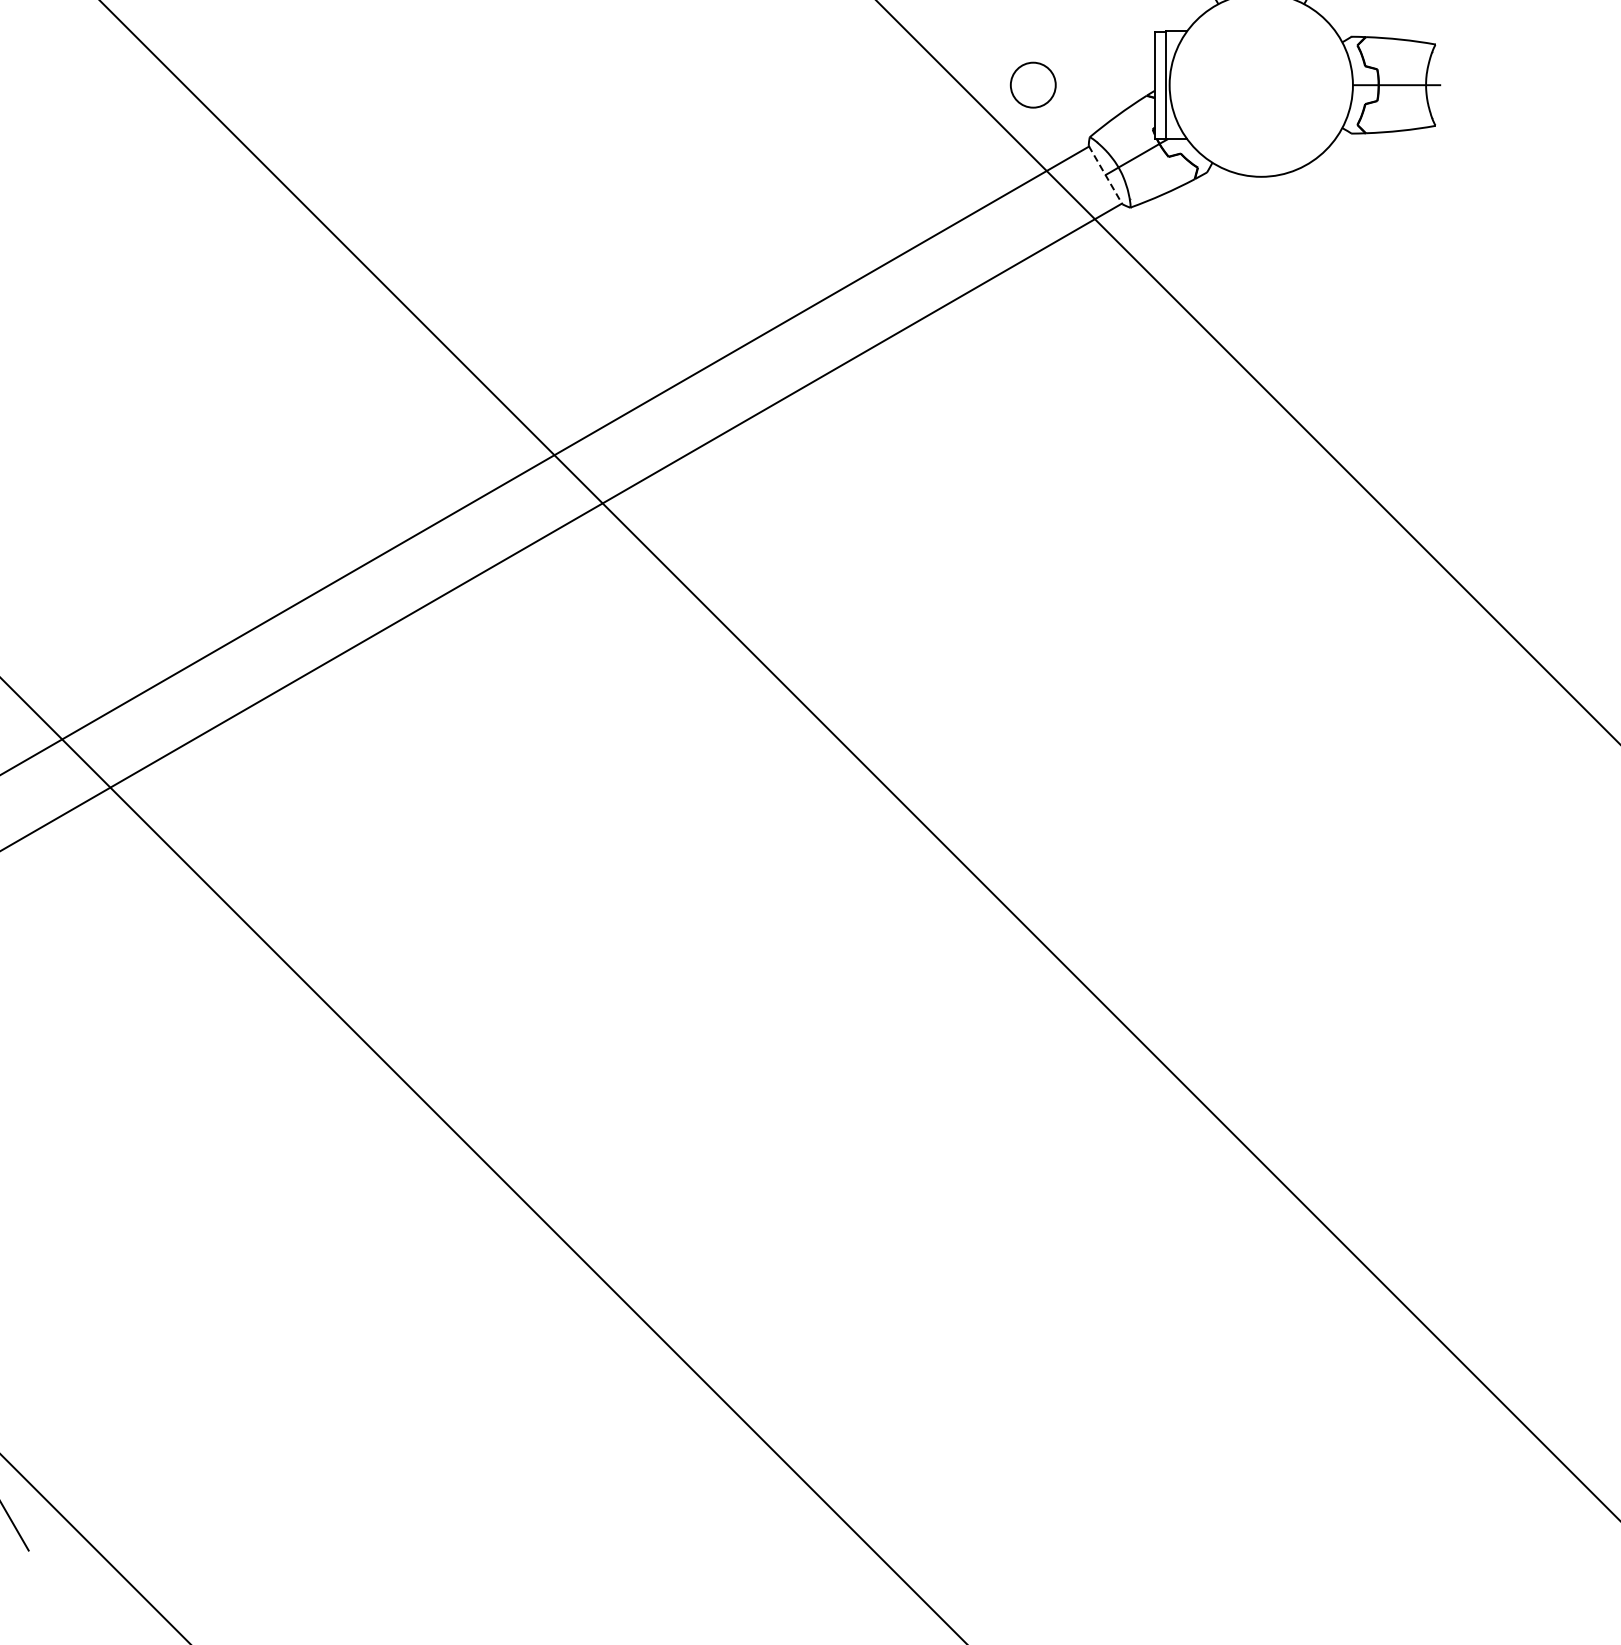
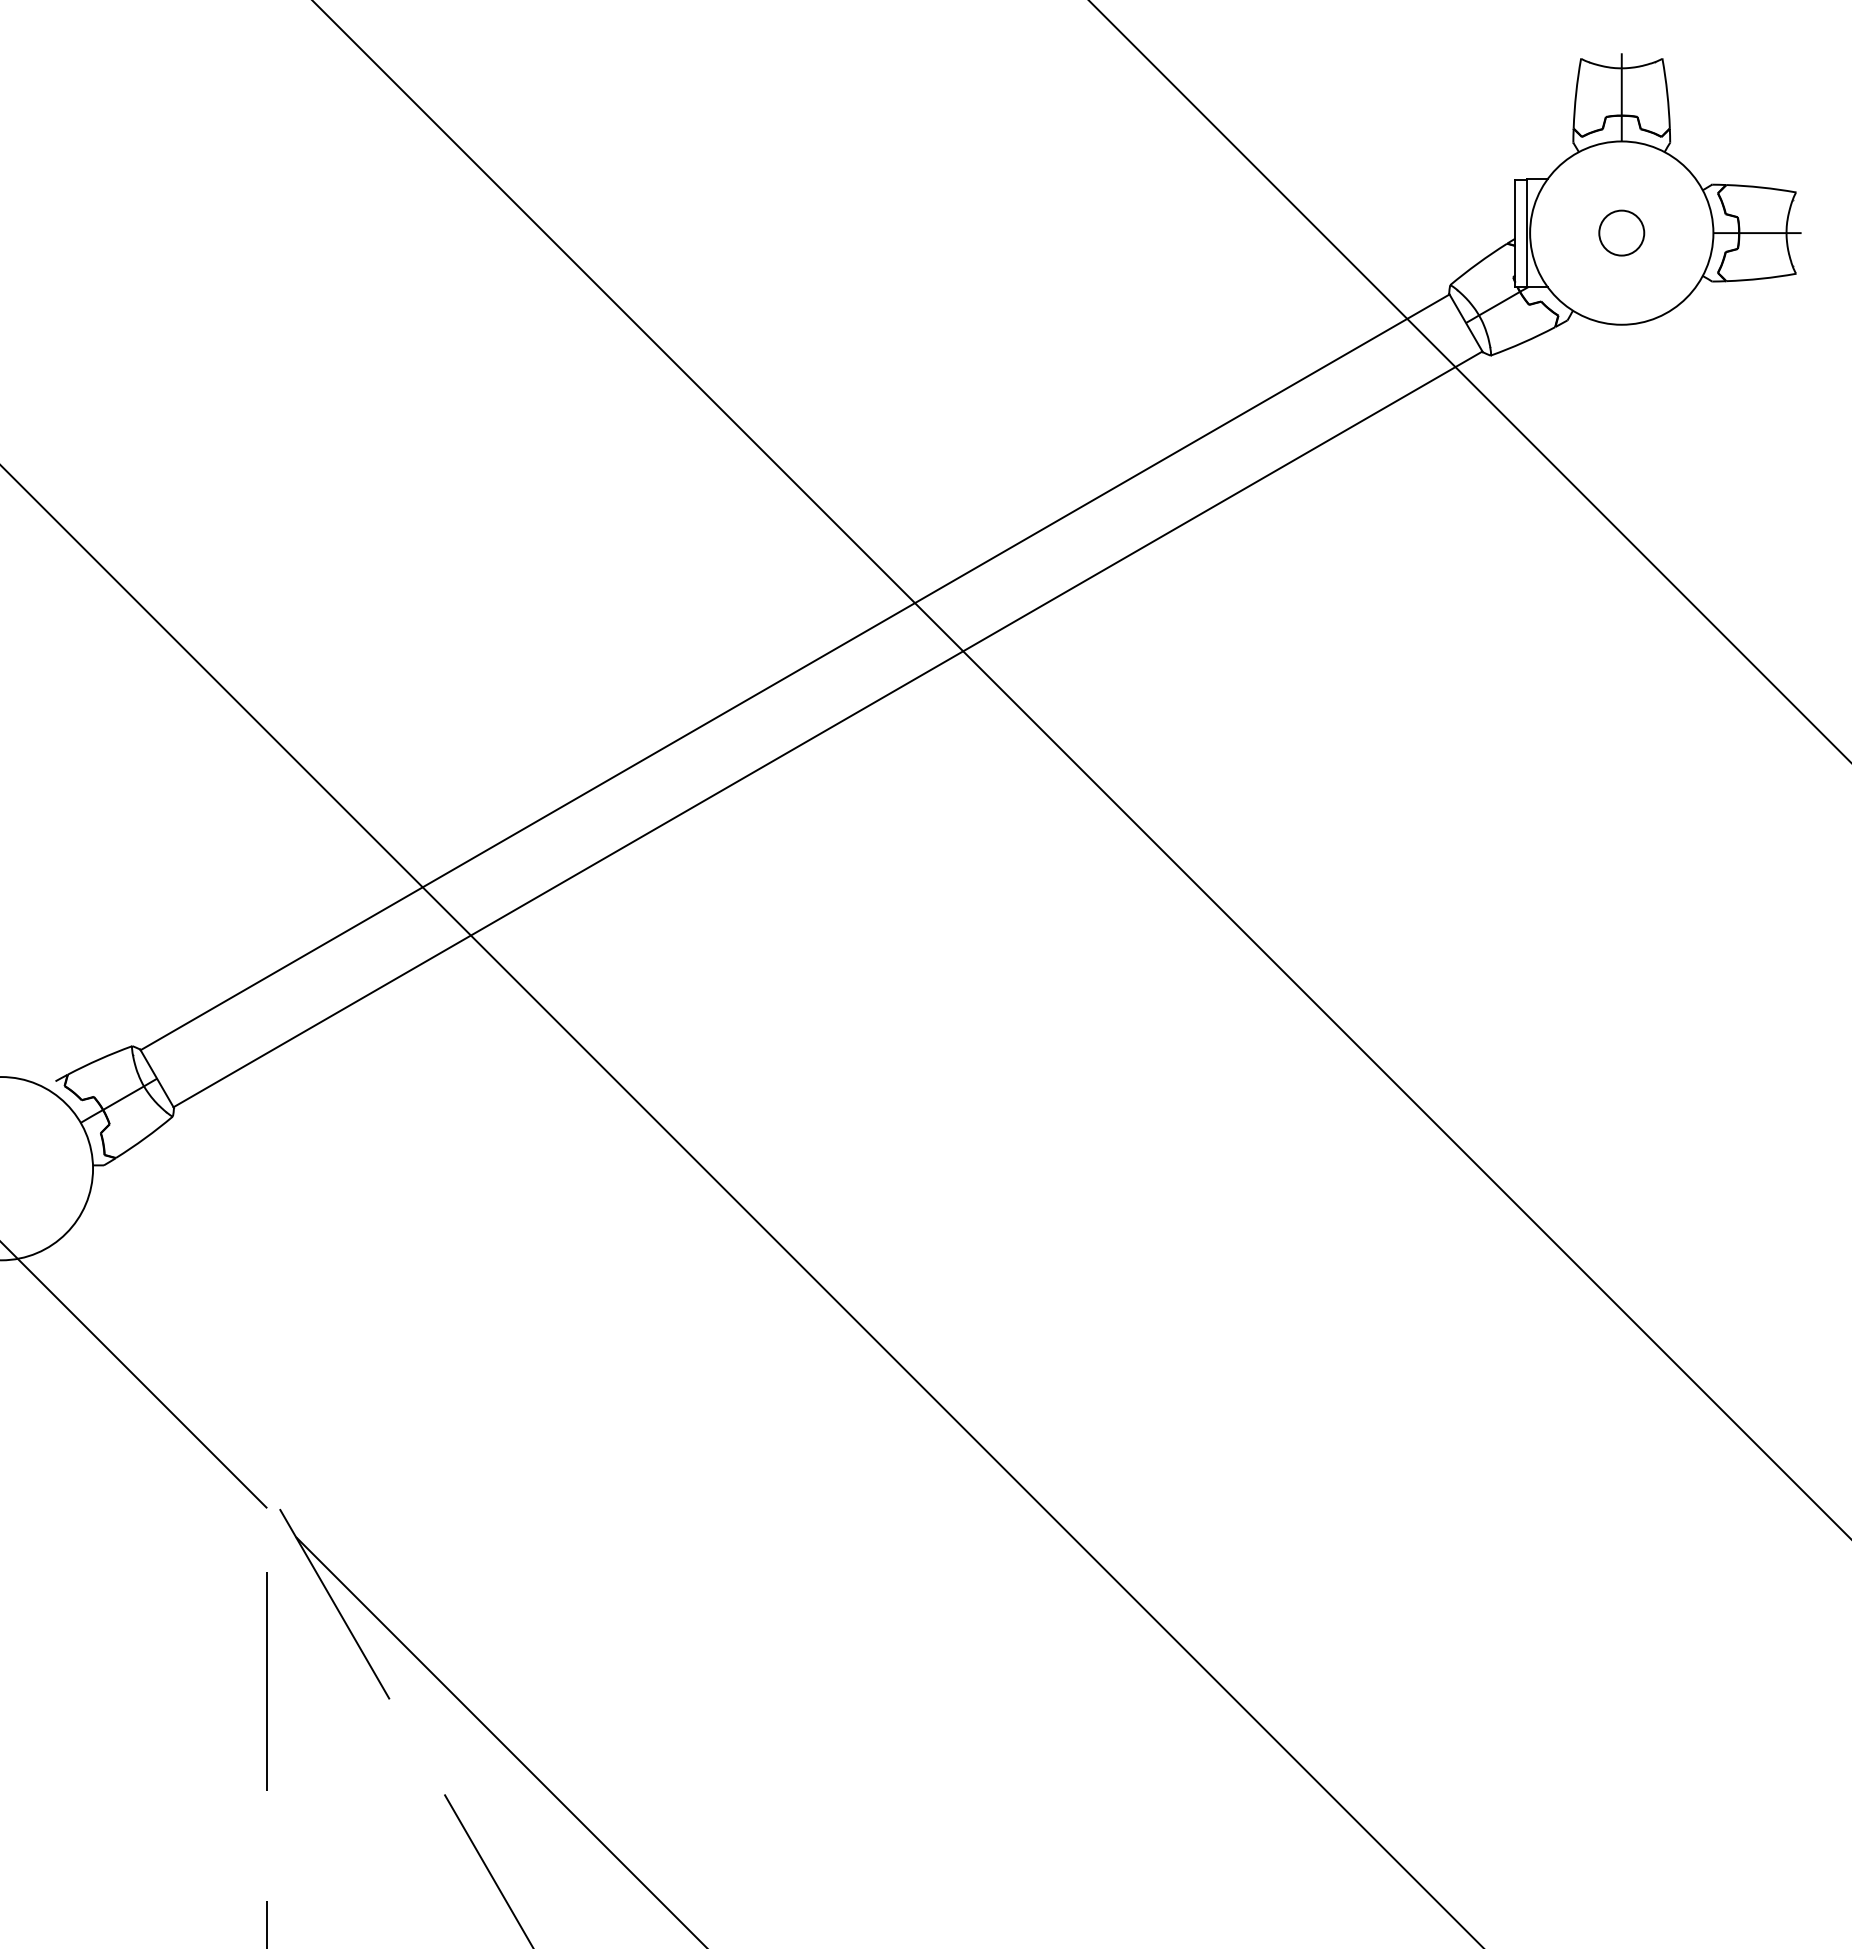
circle: (1033, 84) -> (1621, 232), moved
line: (1106, 175) -> (1466, 323), dashed -> solid

